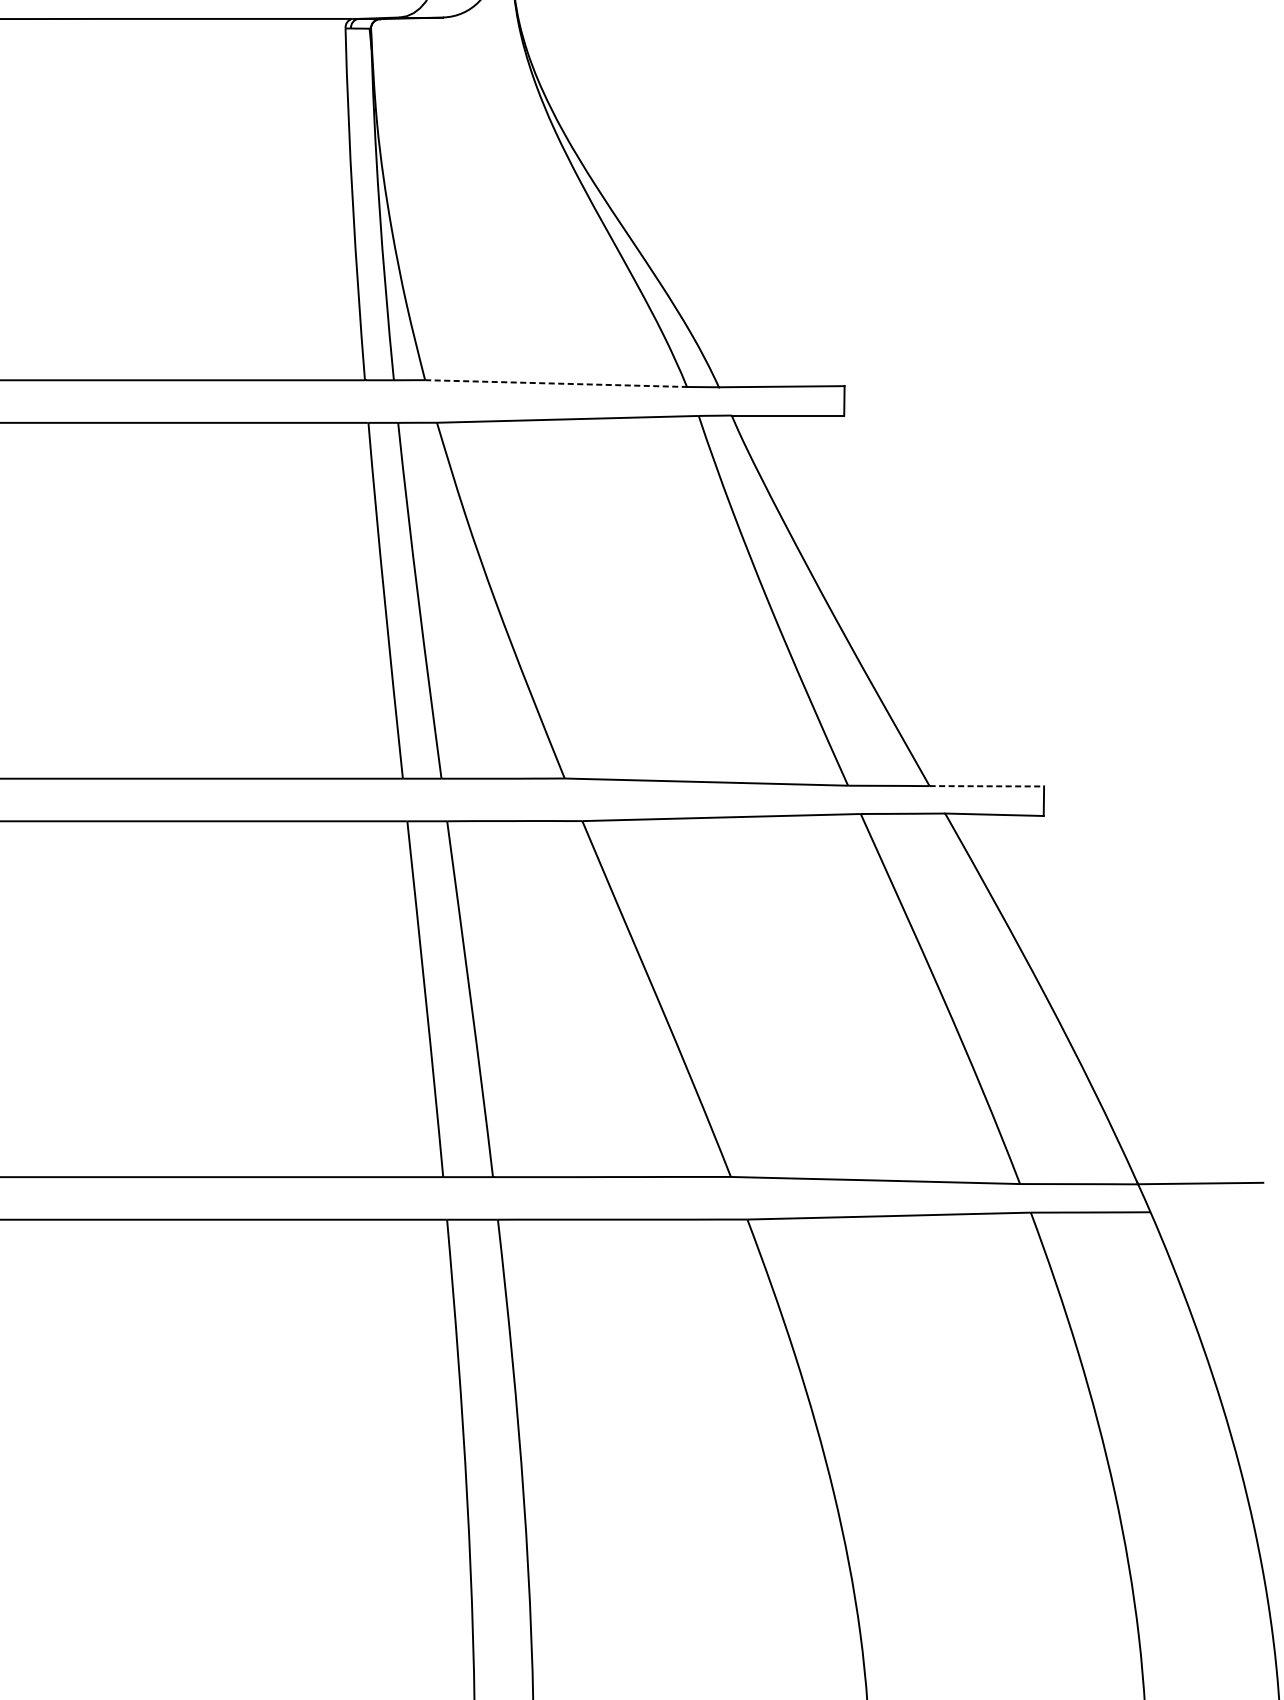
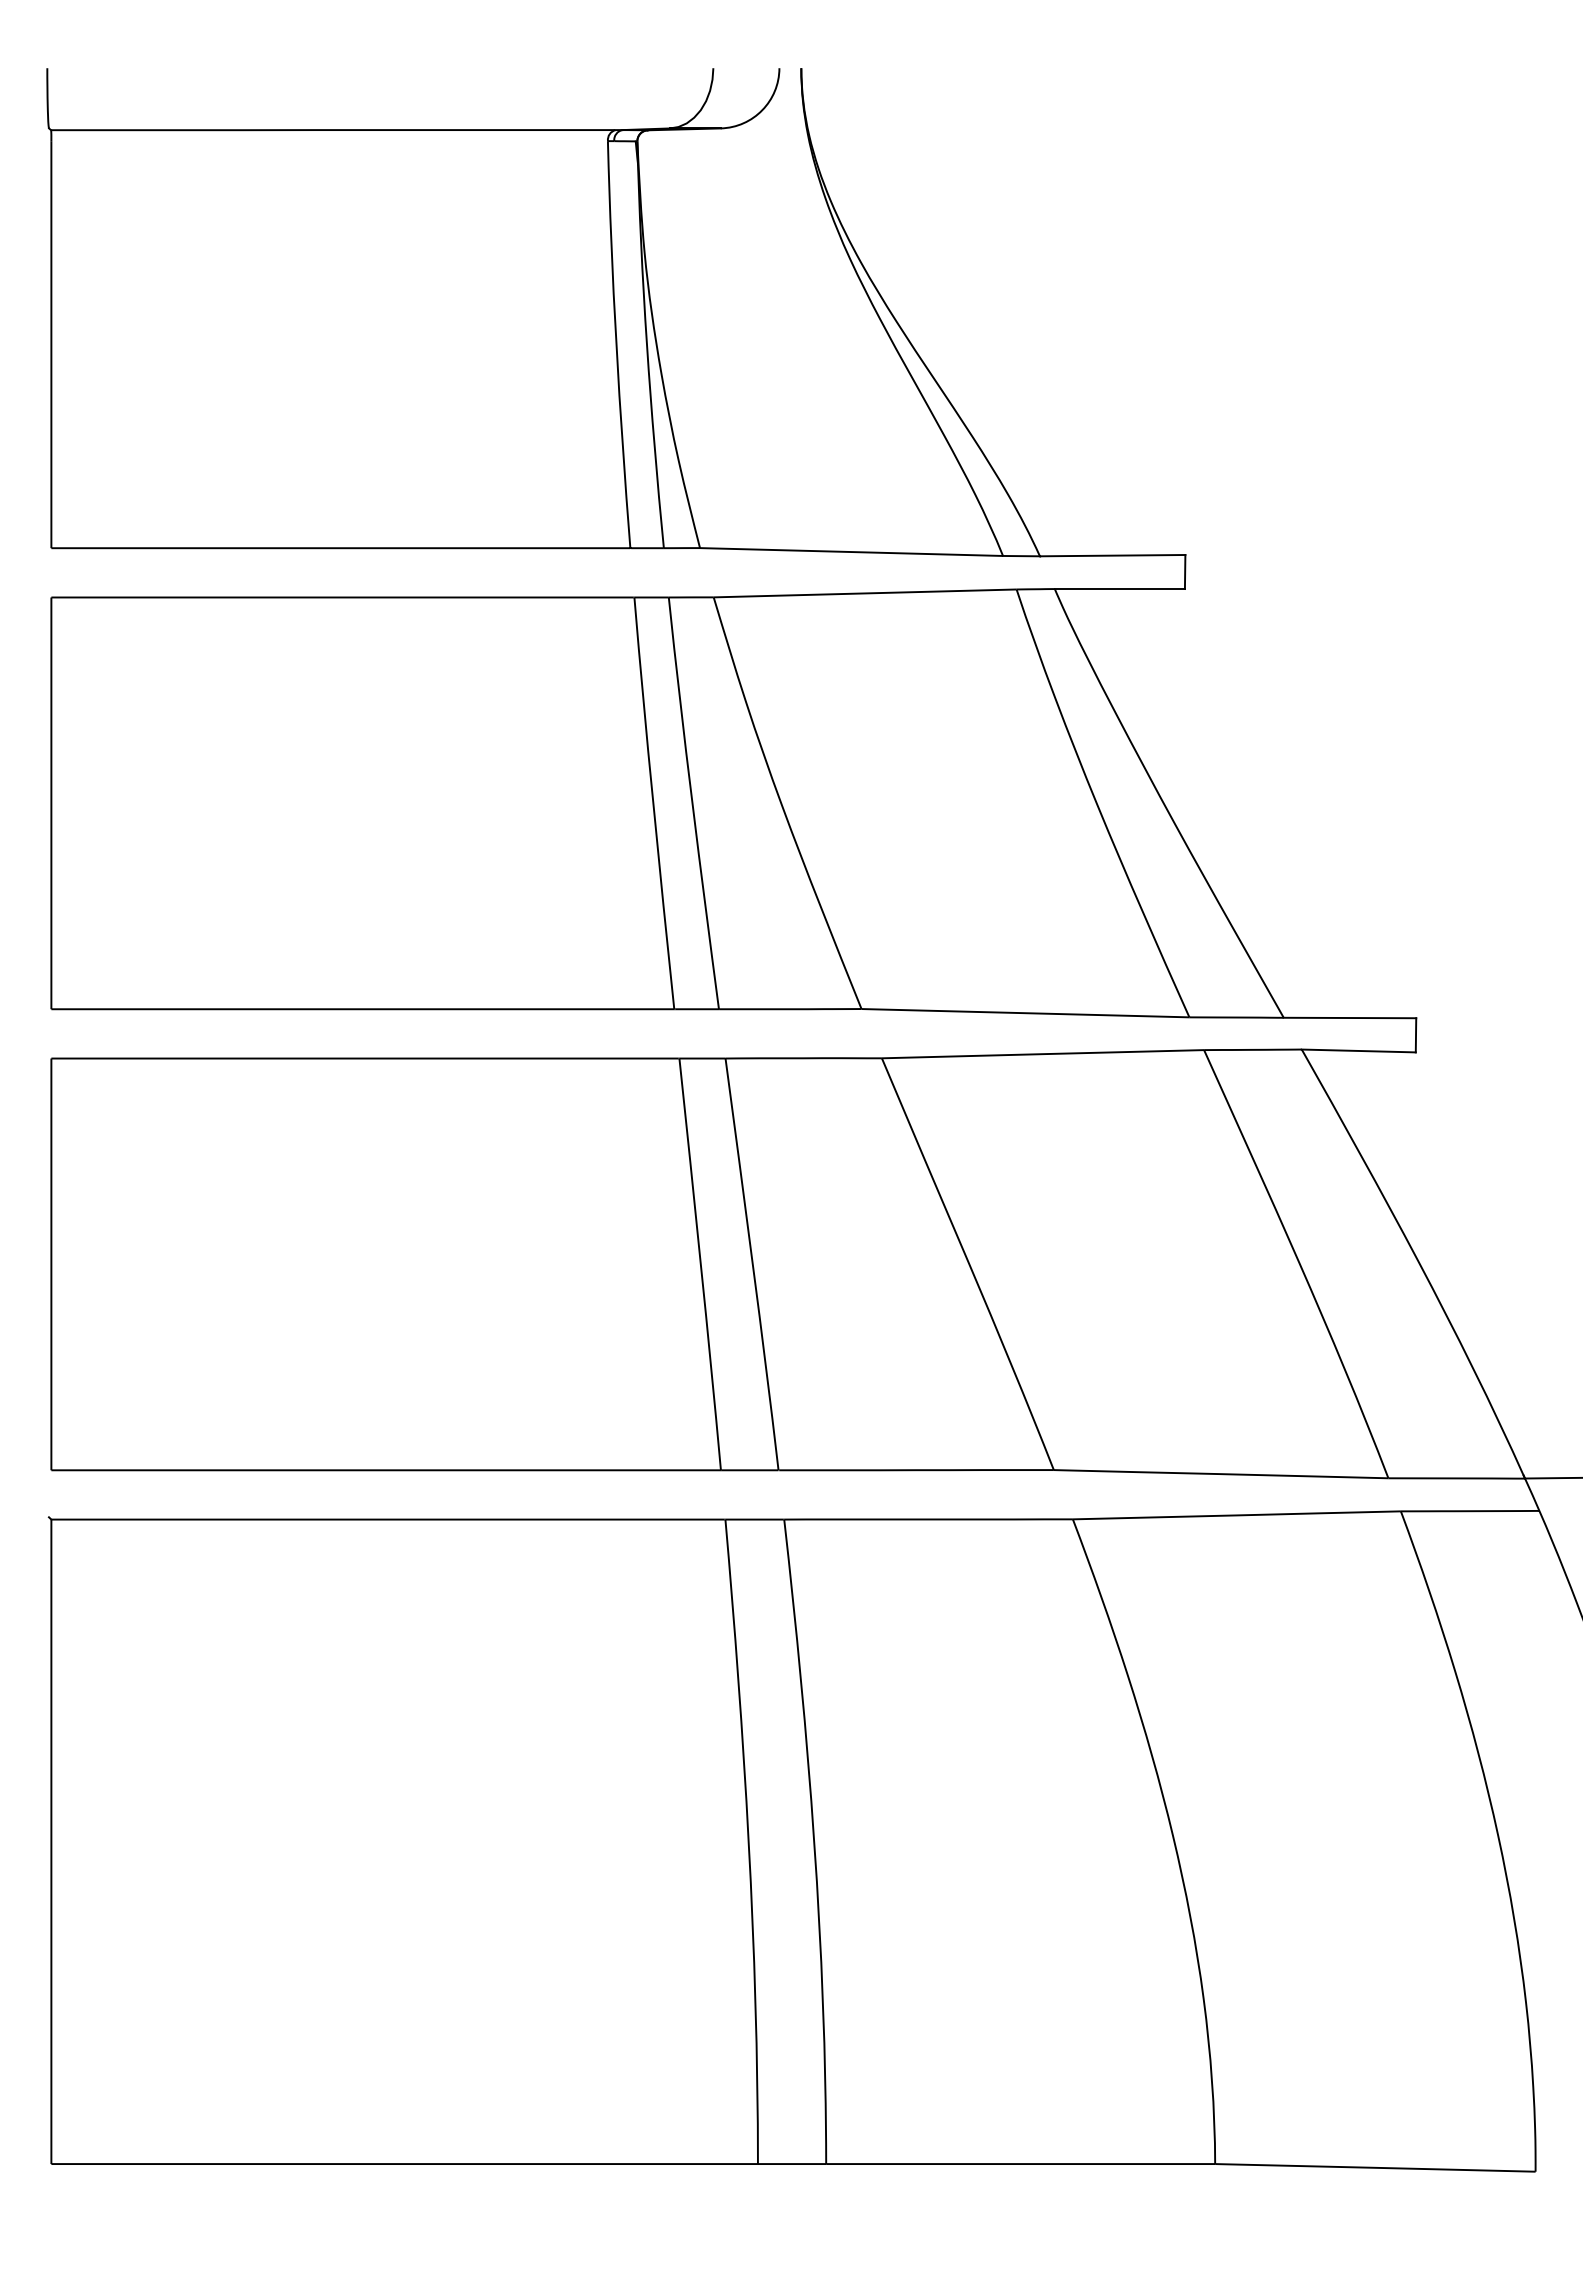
line: (556, 383) -> (851, 552), dashed -> solid
line: (987, 786) -> (1350, 1018), dashed -> solid

